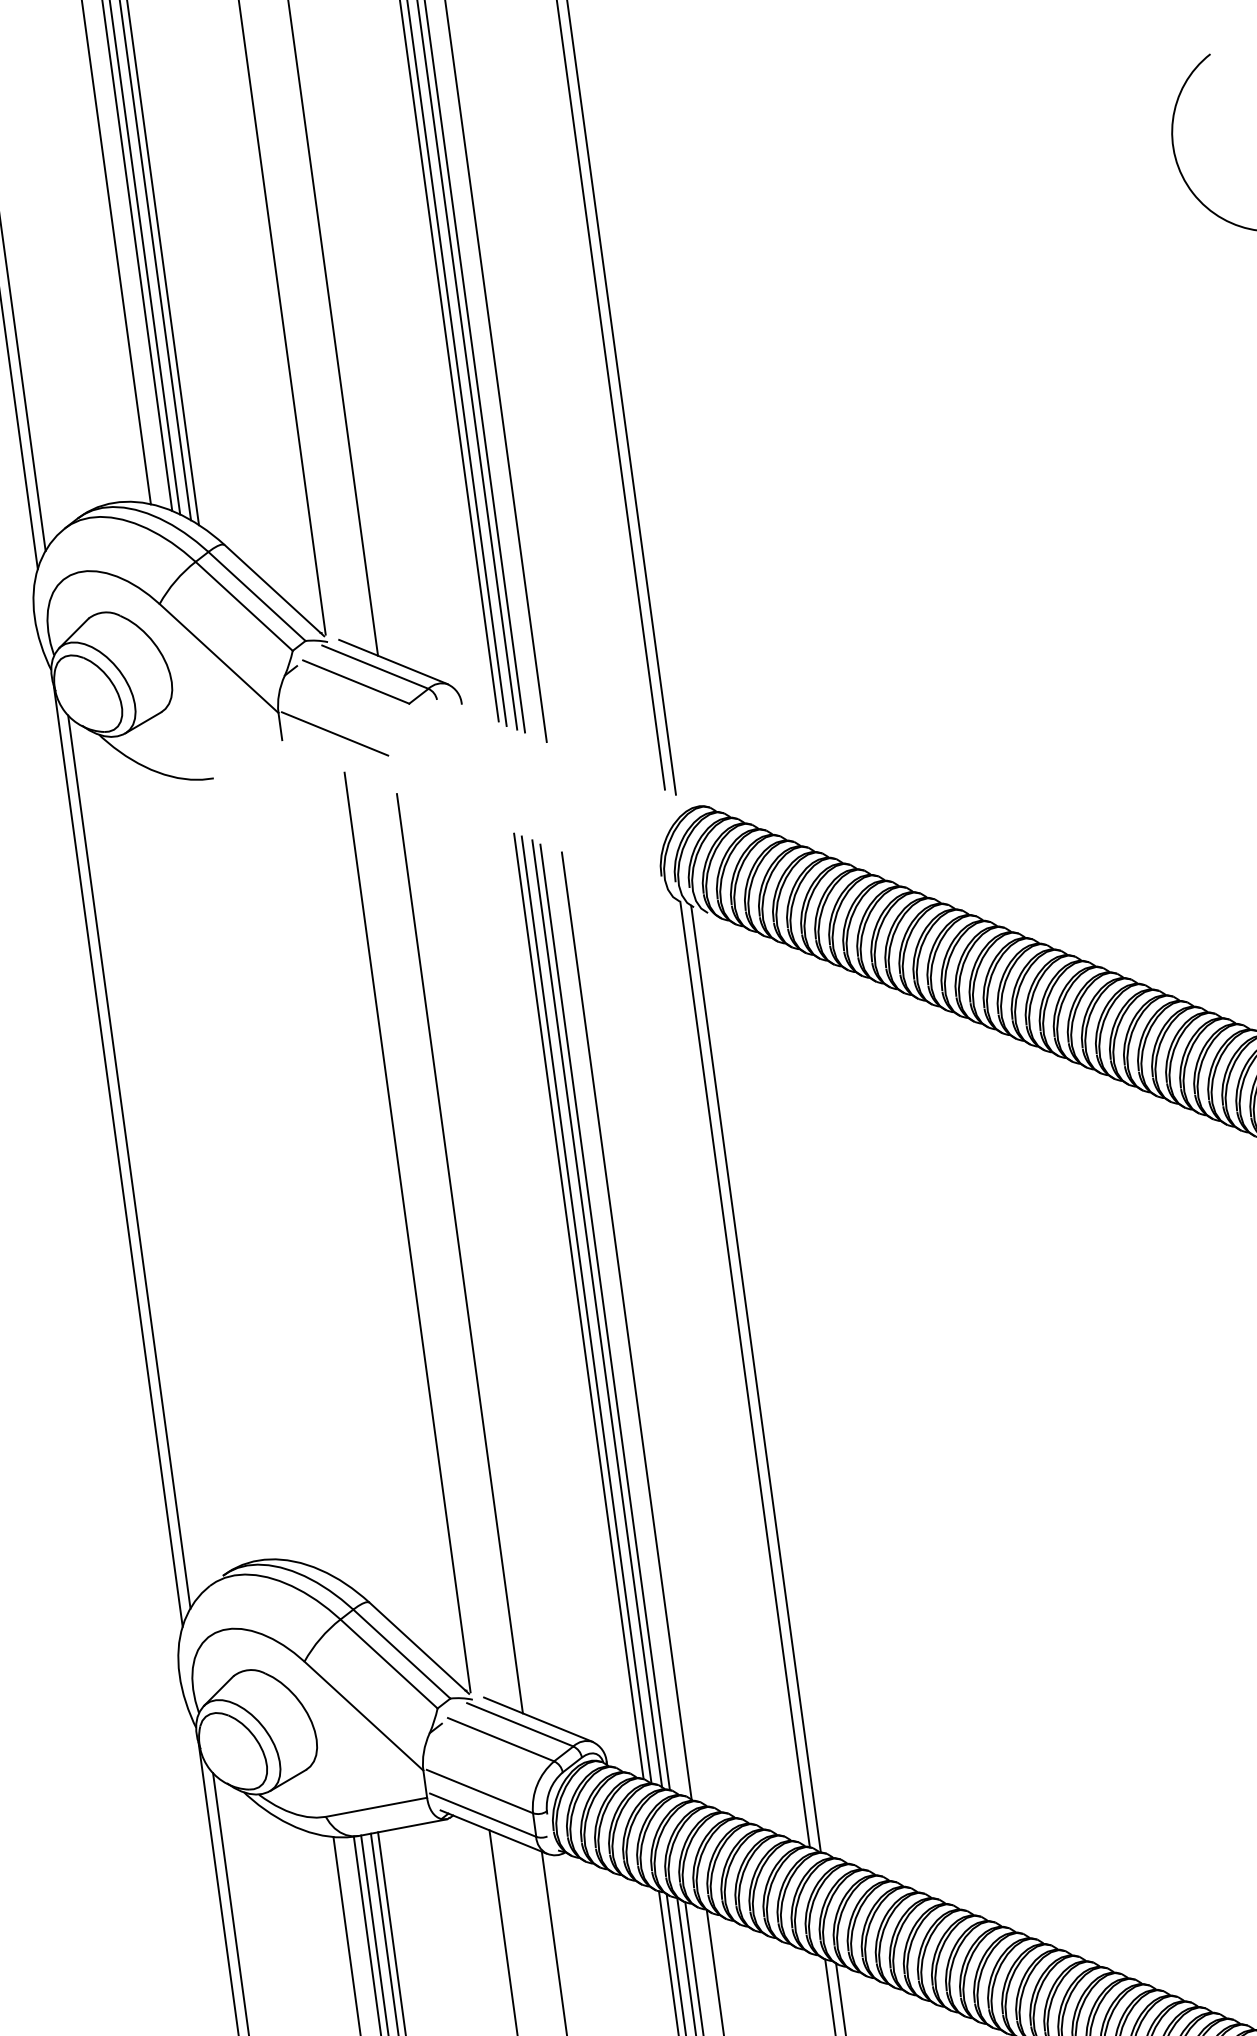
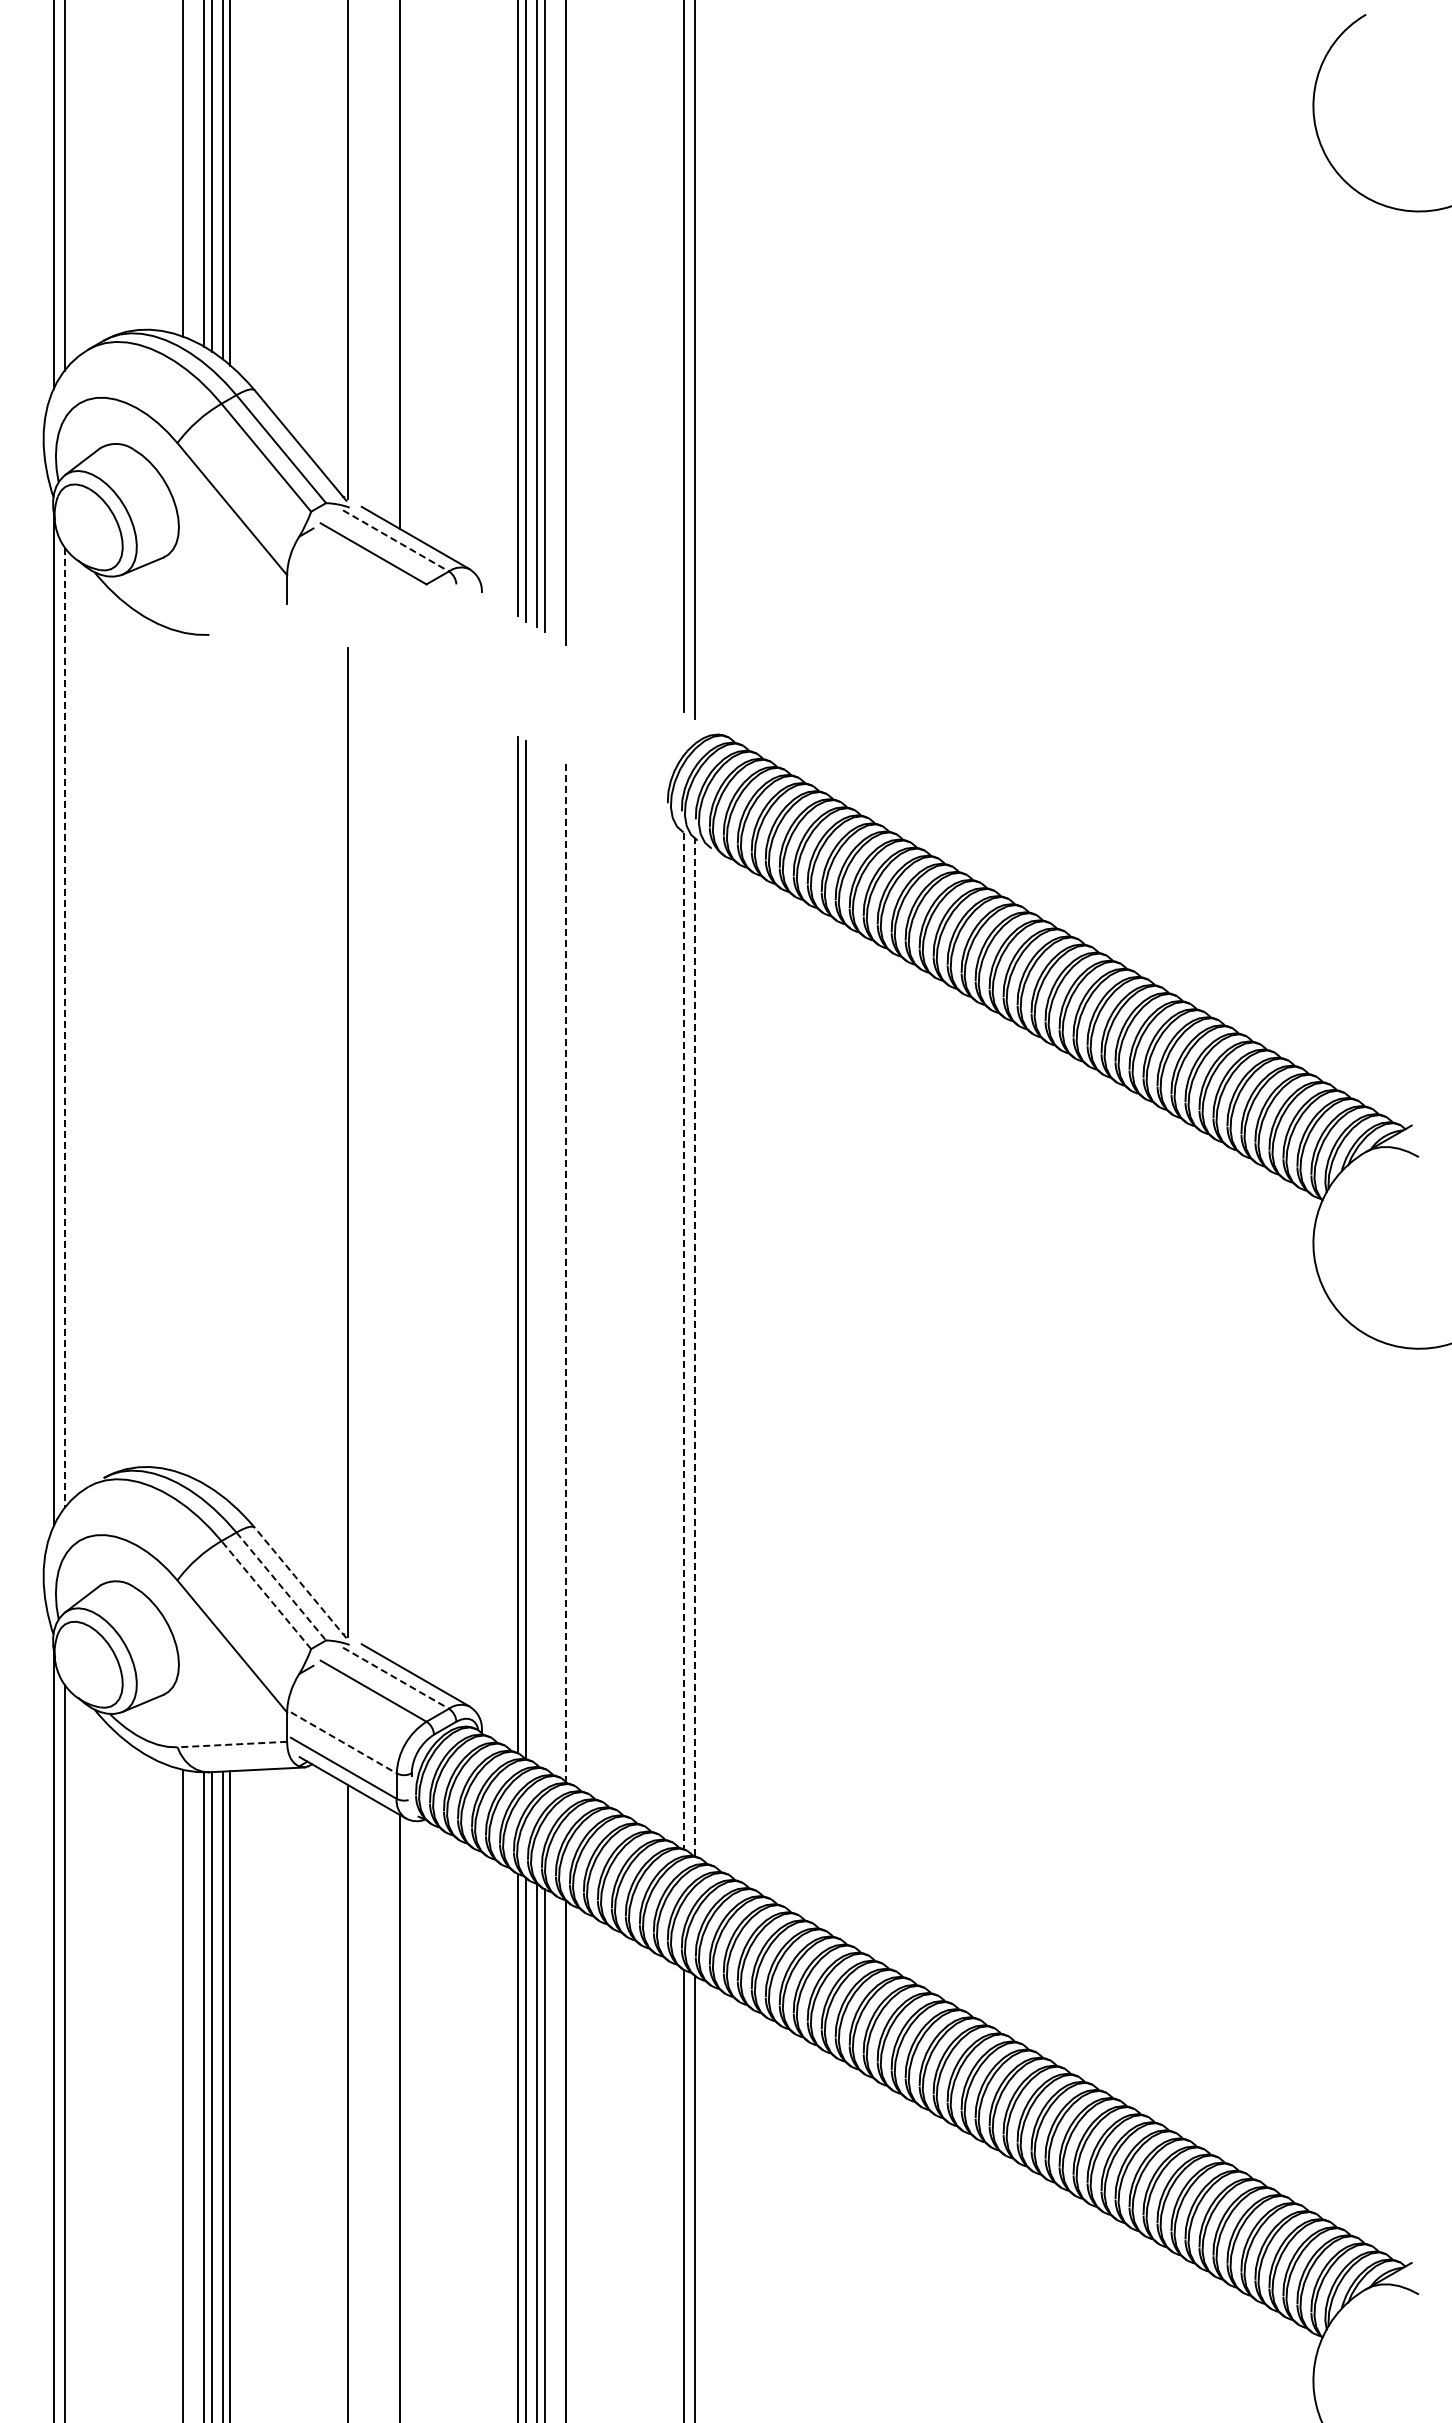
line: (375, 667) -> (396, 541), solid -> dashed
line: (334, 733) -> (343, 605), removed
line: (129, 1162) -> (64, 1028), solid -> dashed
line: (459, 1252) -> (400, 1171), removed
line: (597, 1313) -> (536, 1255), removed
line: (605, 1317) -> (544, 1260), removed
line: (627, 1326) -> (566, 1273), solid -> dashed
line: (745, 1374) -> (684, 1341), solid -> dashed
line: (755, 1379) -> (694, 1347), solid -> dashed
line: (419, 1647) -> (300, 1582), solid -> dashed
line: (402, 1654) -> (281, 1586), solid -> dashed
line: (389, 1663) -> (266, 1594), solid -> dashed
line: (520, 1724) -> (396, 1678), solid -> dashed
line: (480, 1792) -> (344, 1743), solid -> dashed
line: (376, 1807) -> (232, 1744), solid -> dashed

